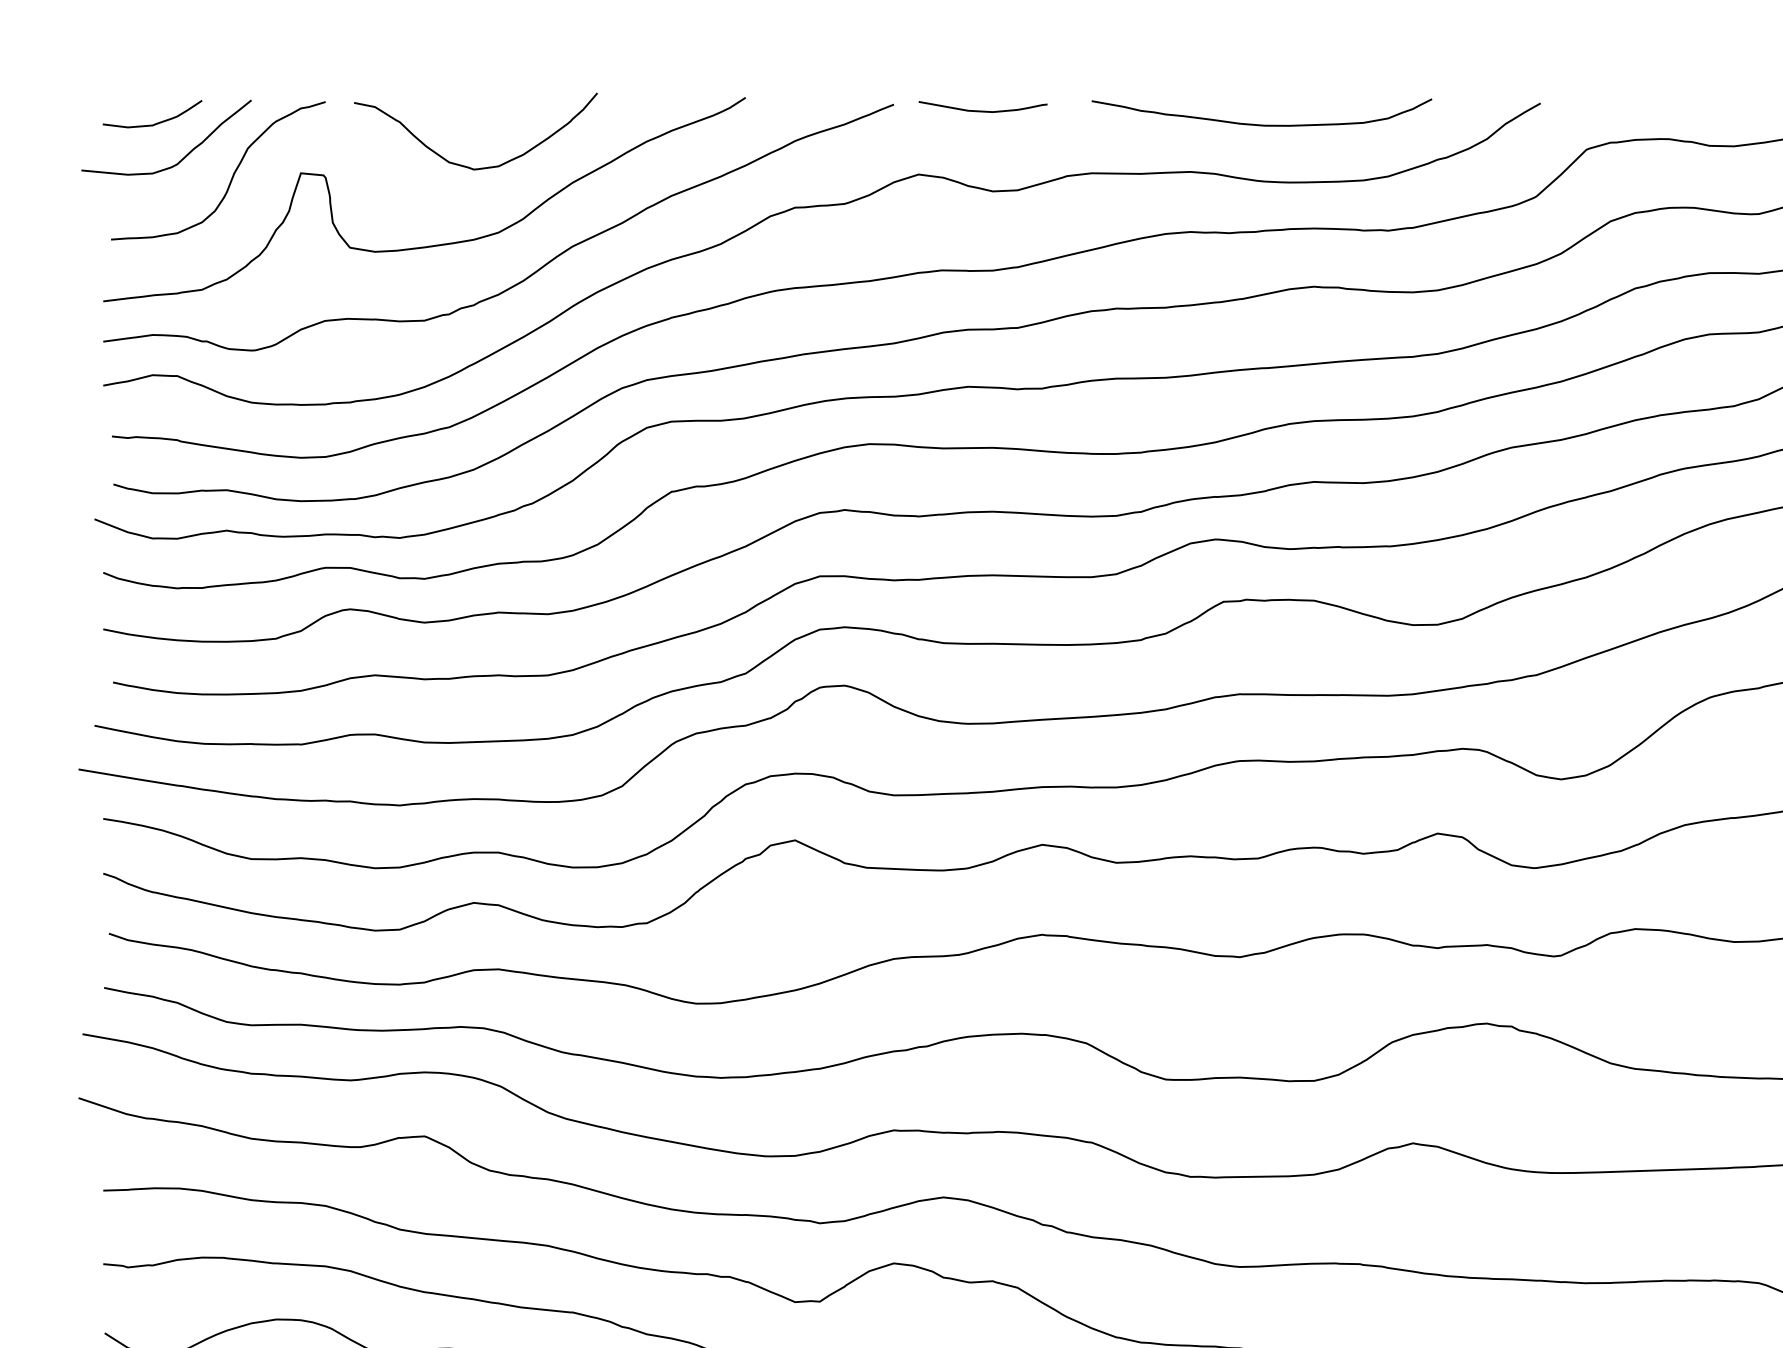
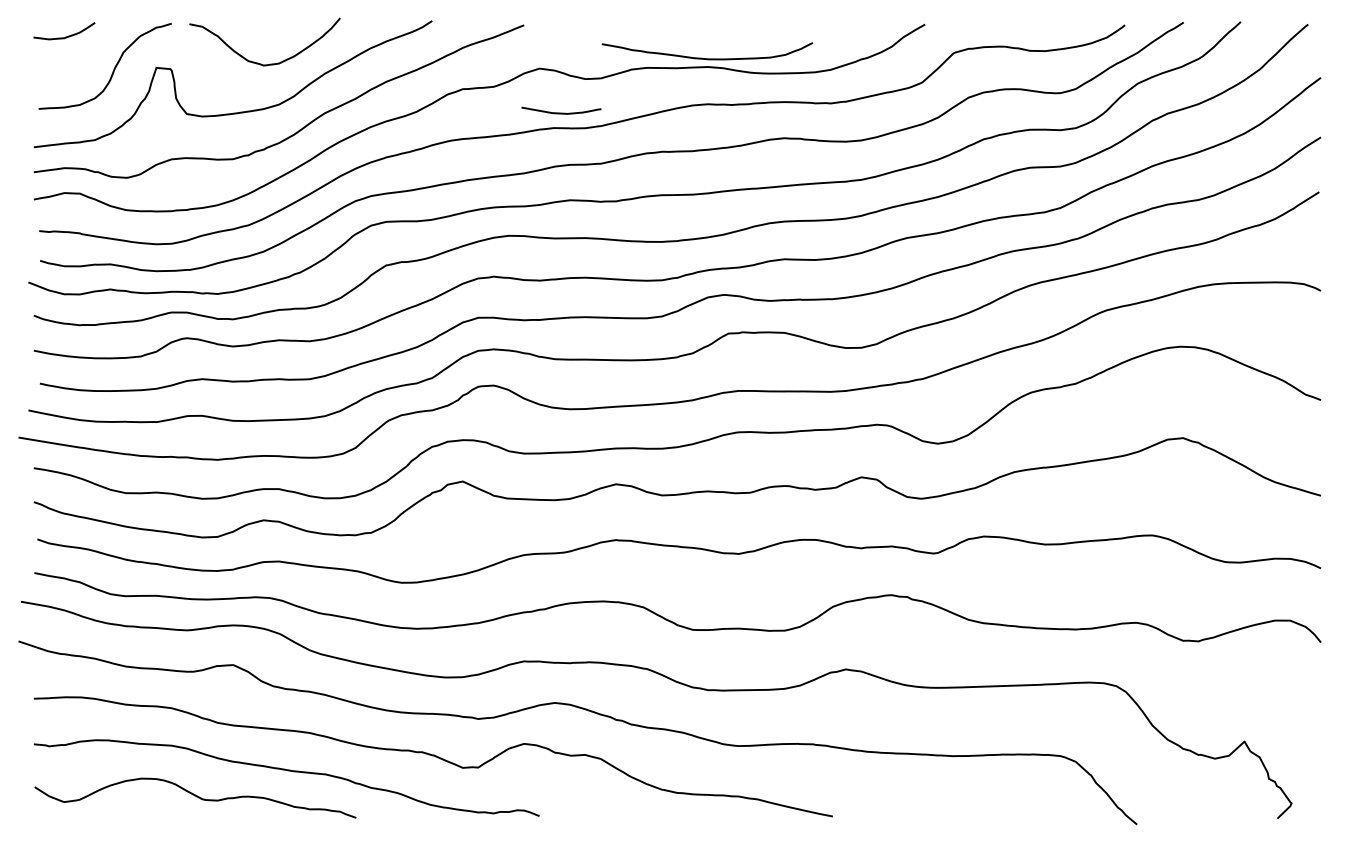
curve: (983, 109) -> (561, 112), moved
curve: (1262, 124) -> (707, 58), moved
curve: (184, 154) -> (84, 56), removed

